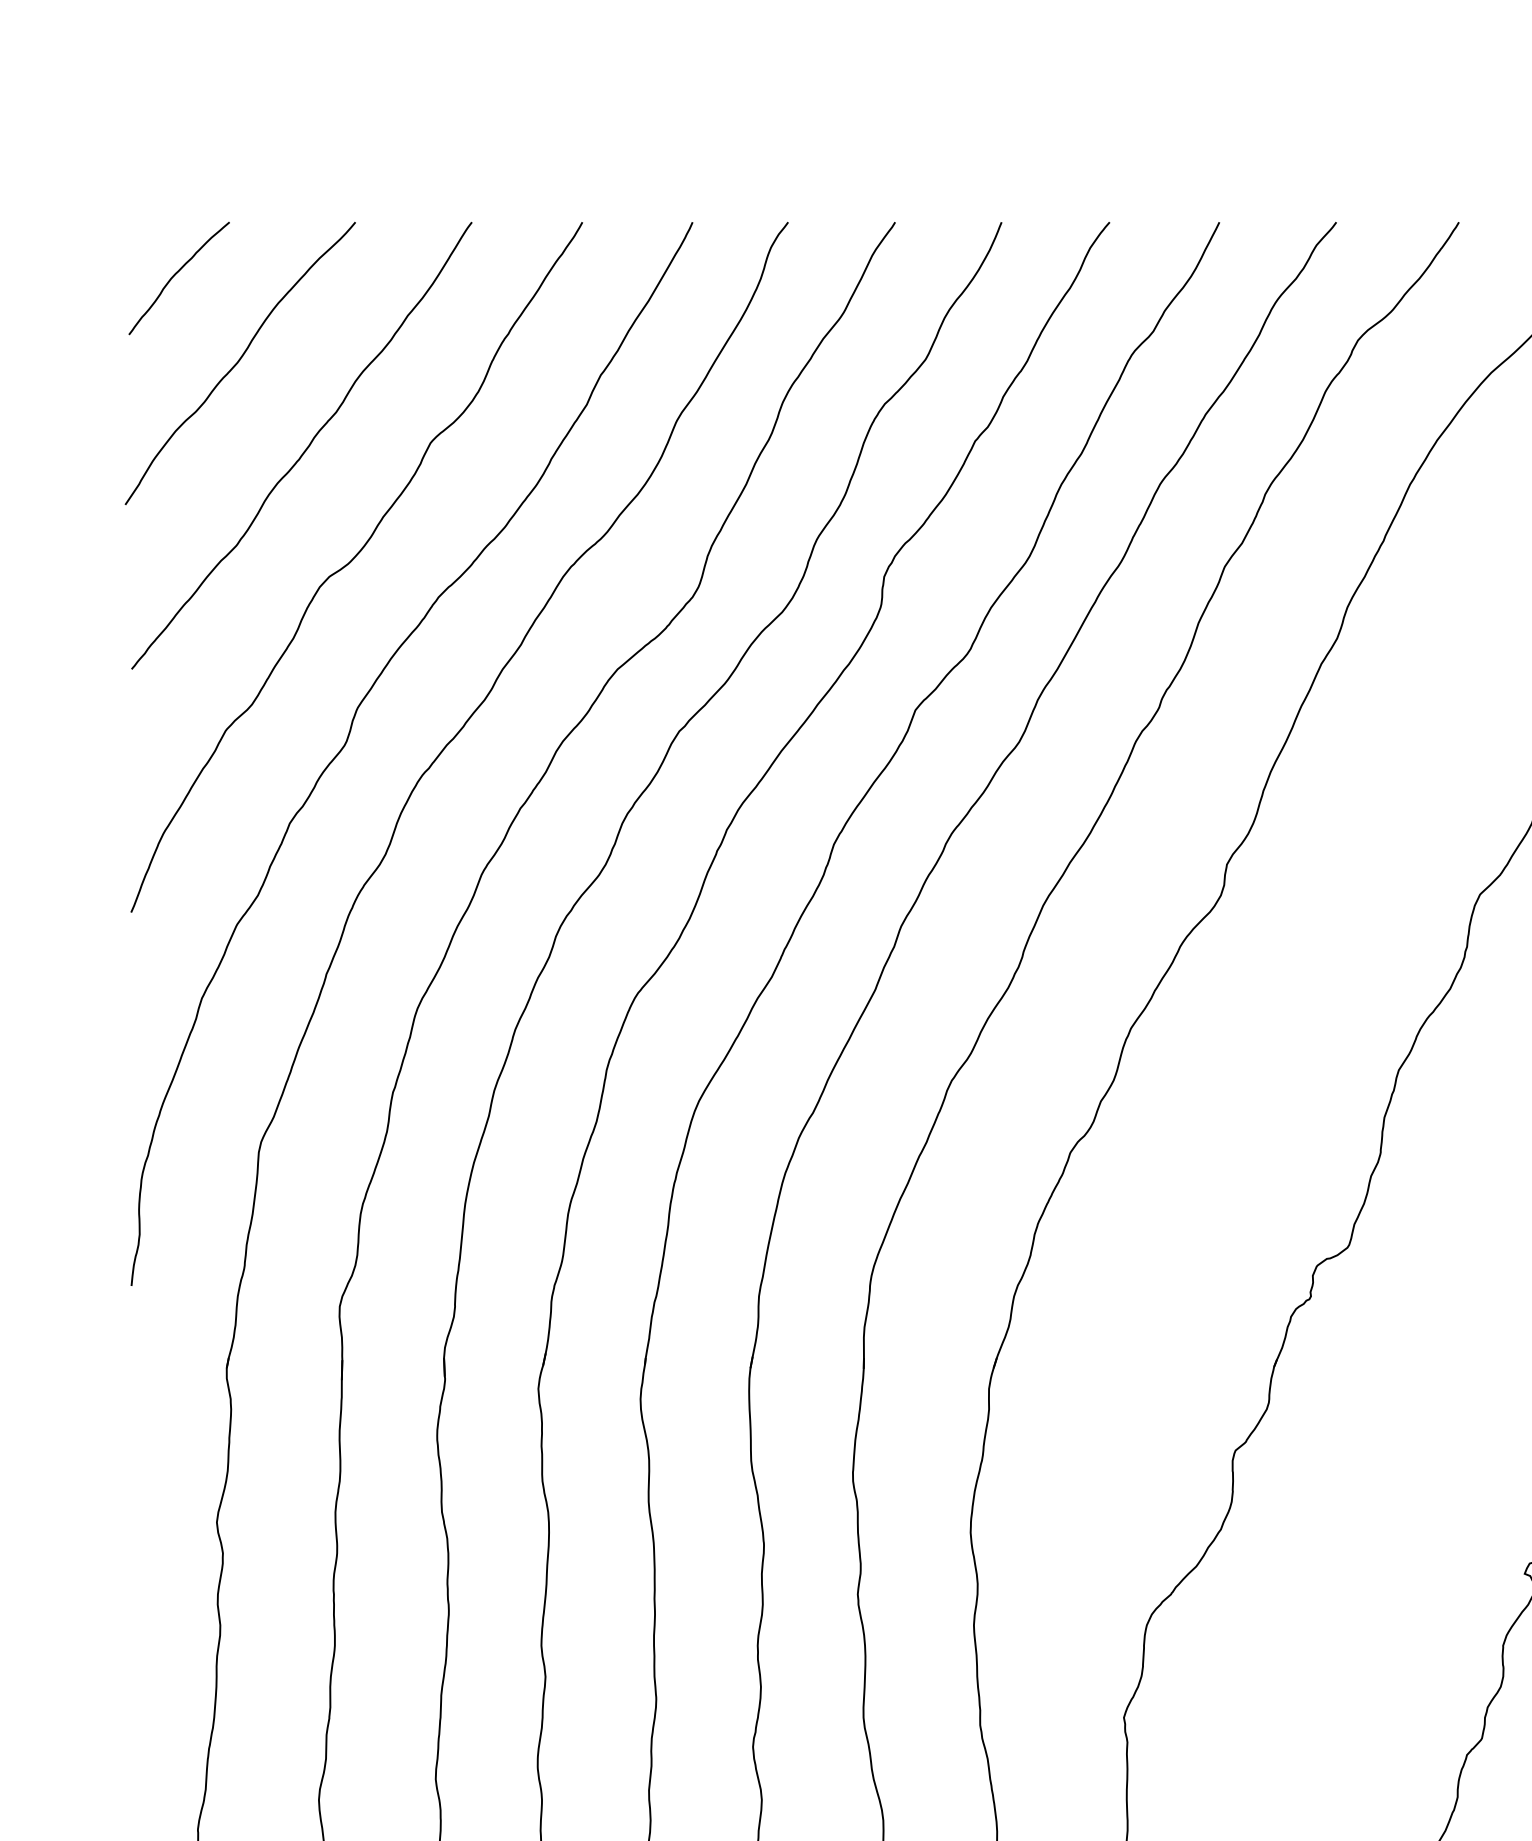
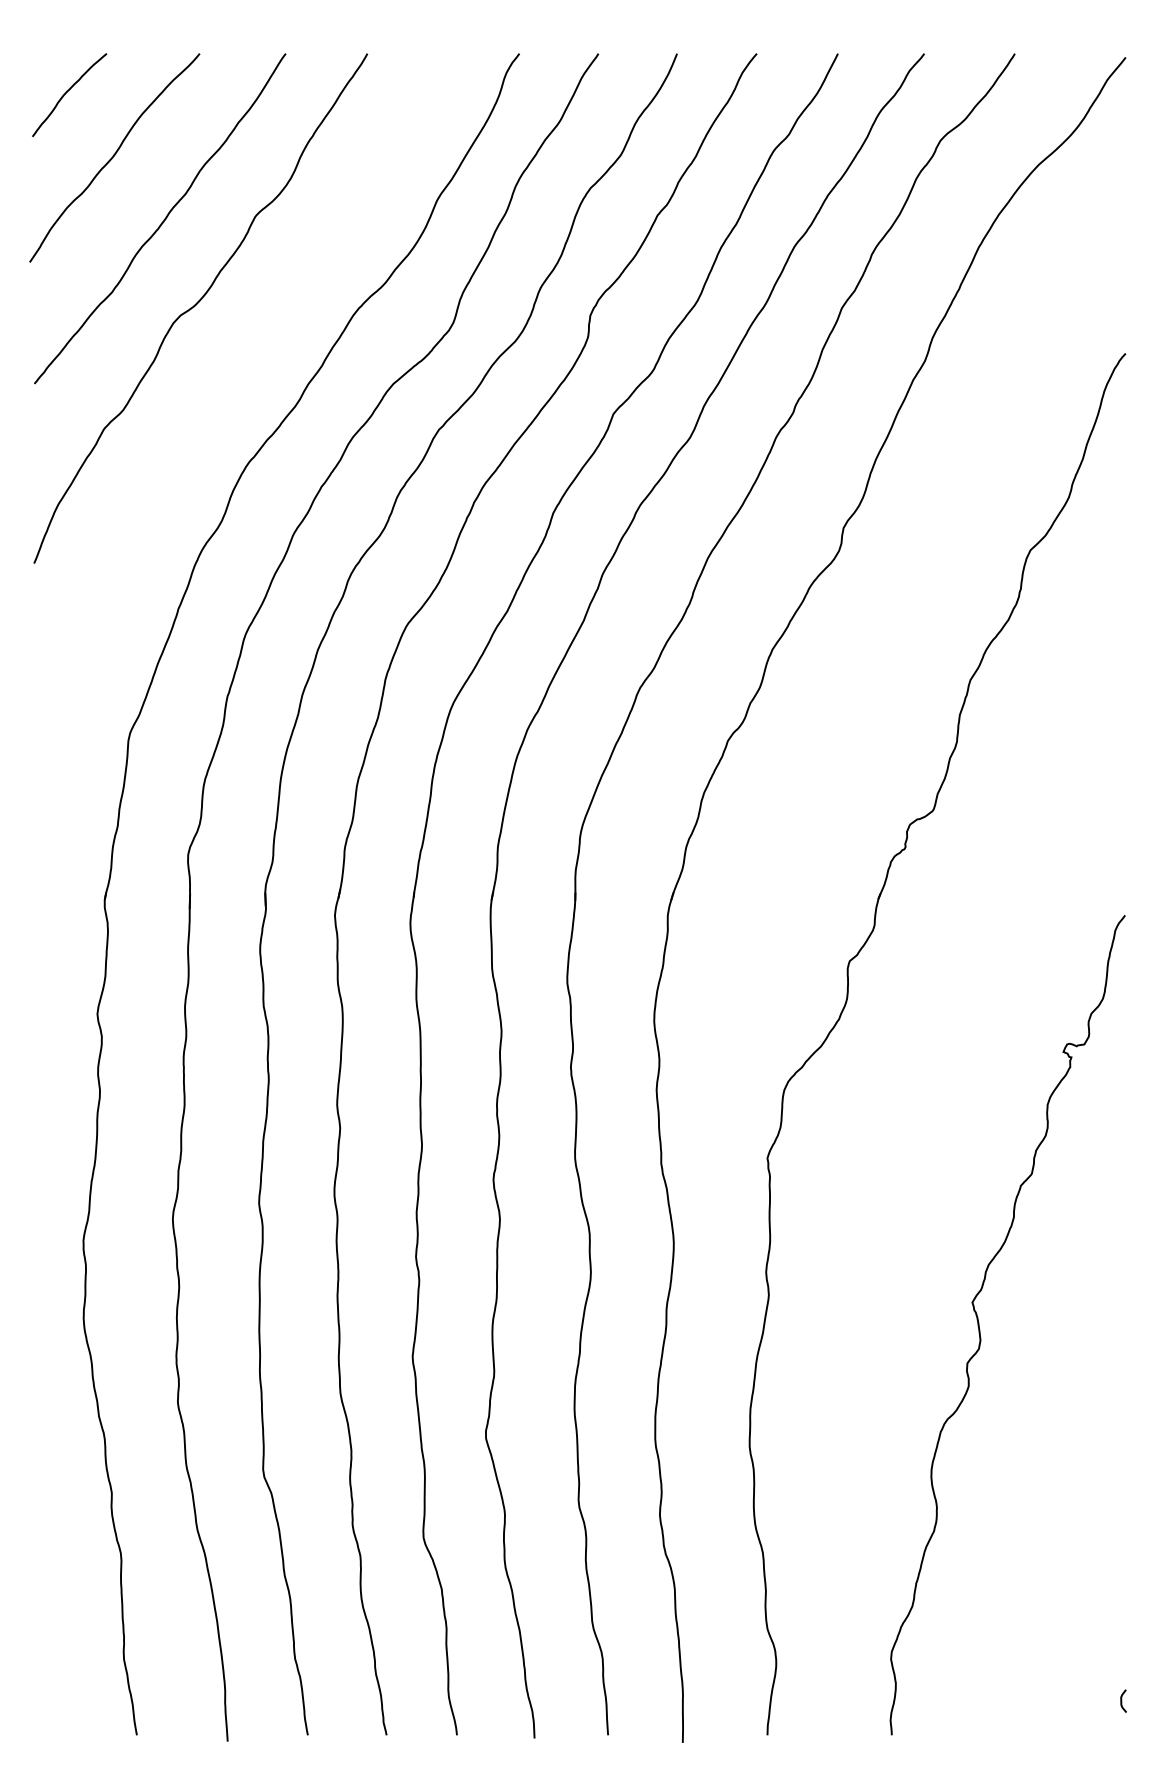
curve: (350, 733) -> (196, 431), removed

